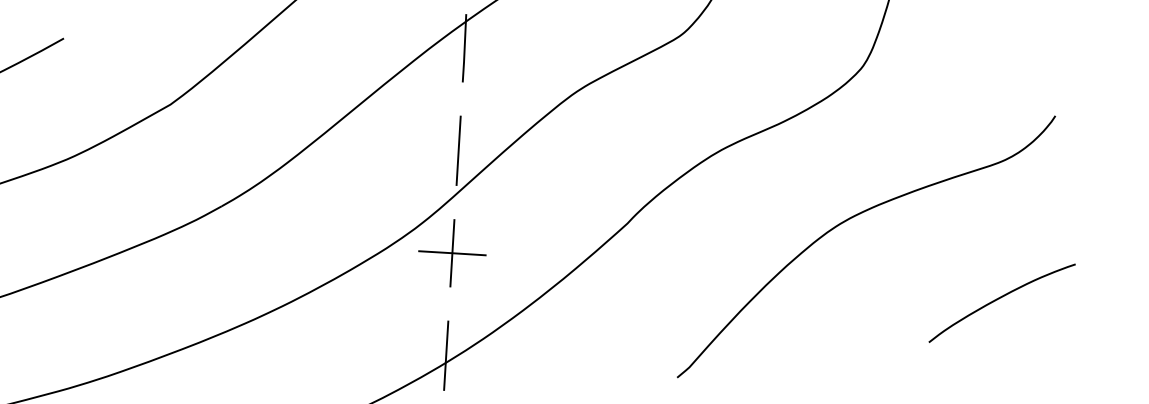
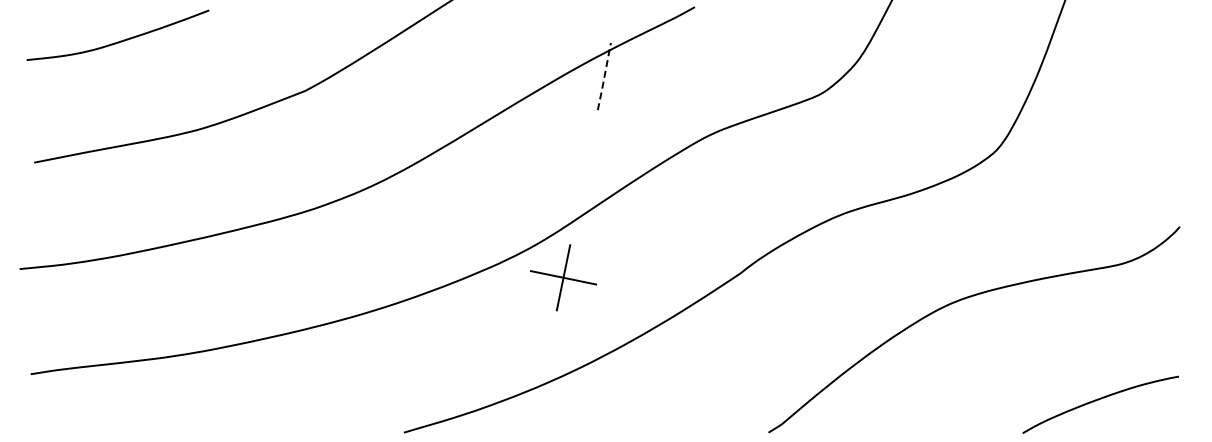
line: (464, 48) -> (604, 76), solid -> dashed
line: (457, 150) -> (583, 176), removed
line: (445, 354) -> (542, 377), removed

